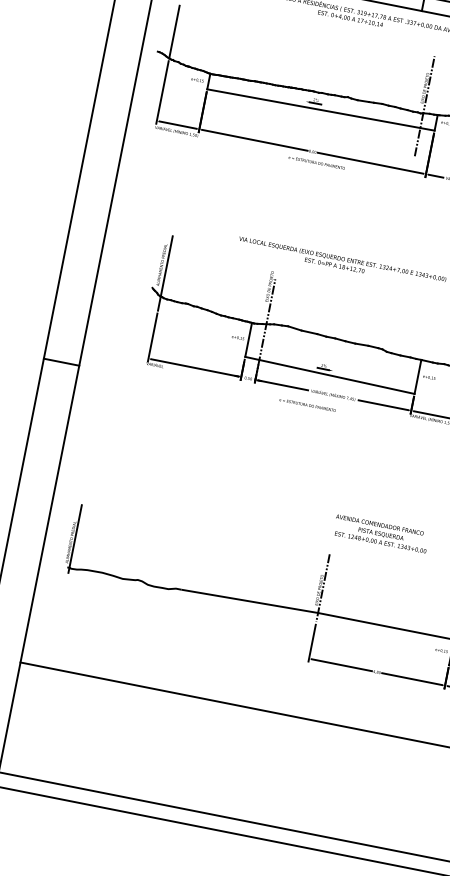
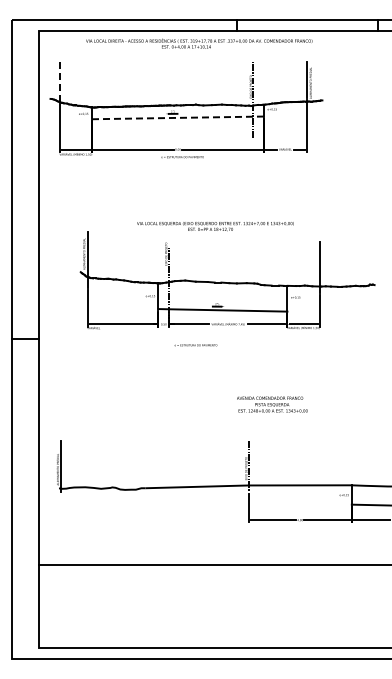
line: (173, 32) -> (59, 82), solid -> dashed
line: (321, 109) -> (178, 117), solid -> dashed
text: (306, 405) -> (195, 345), moved
text: (381, 533) -> (272, 404), moved

